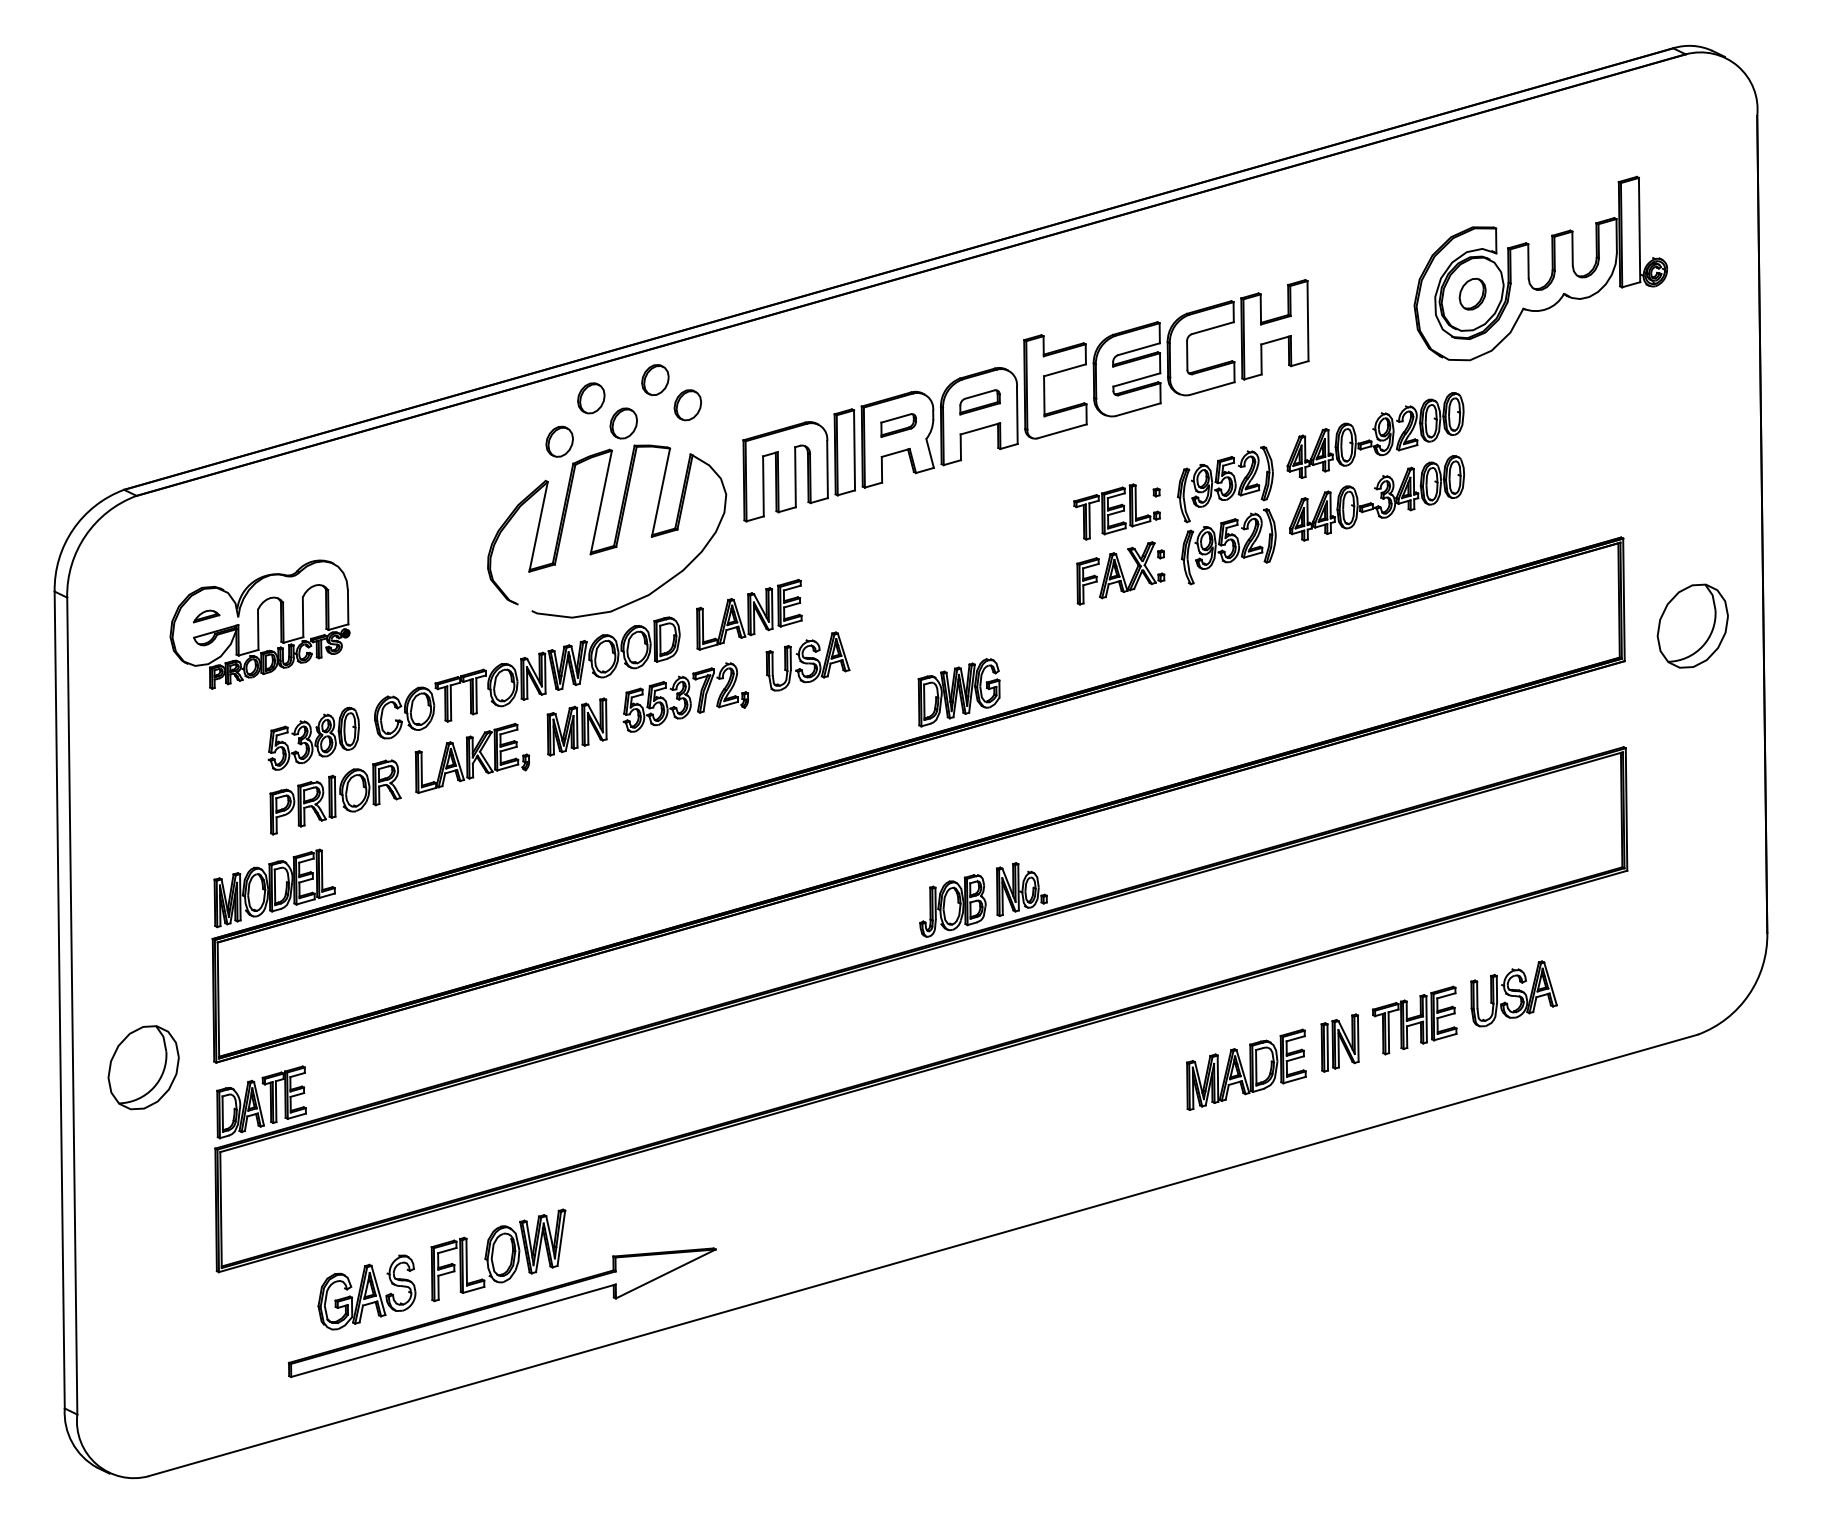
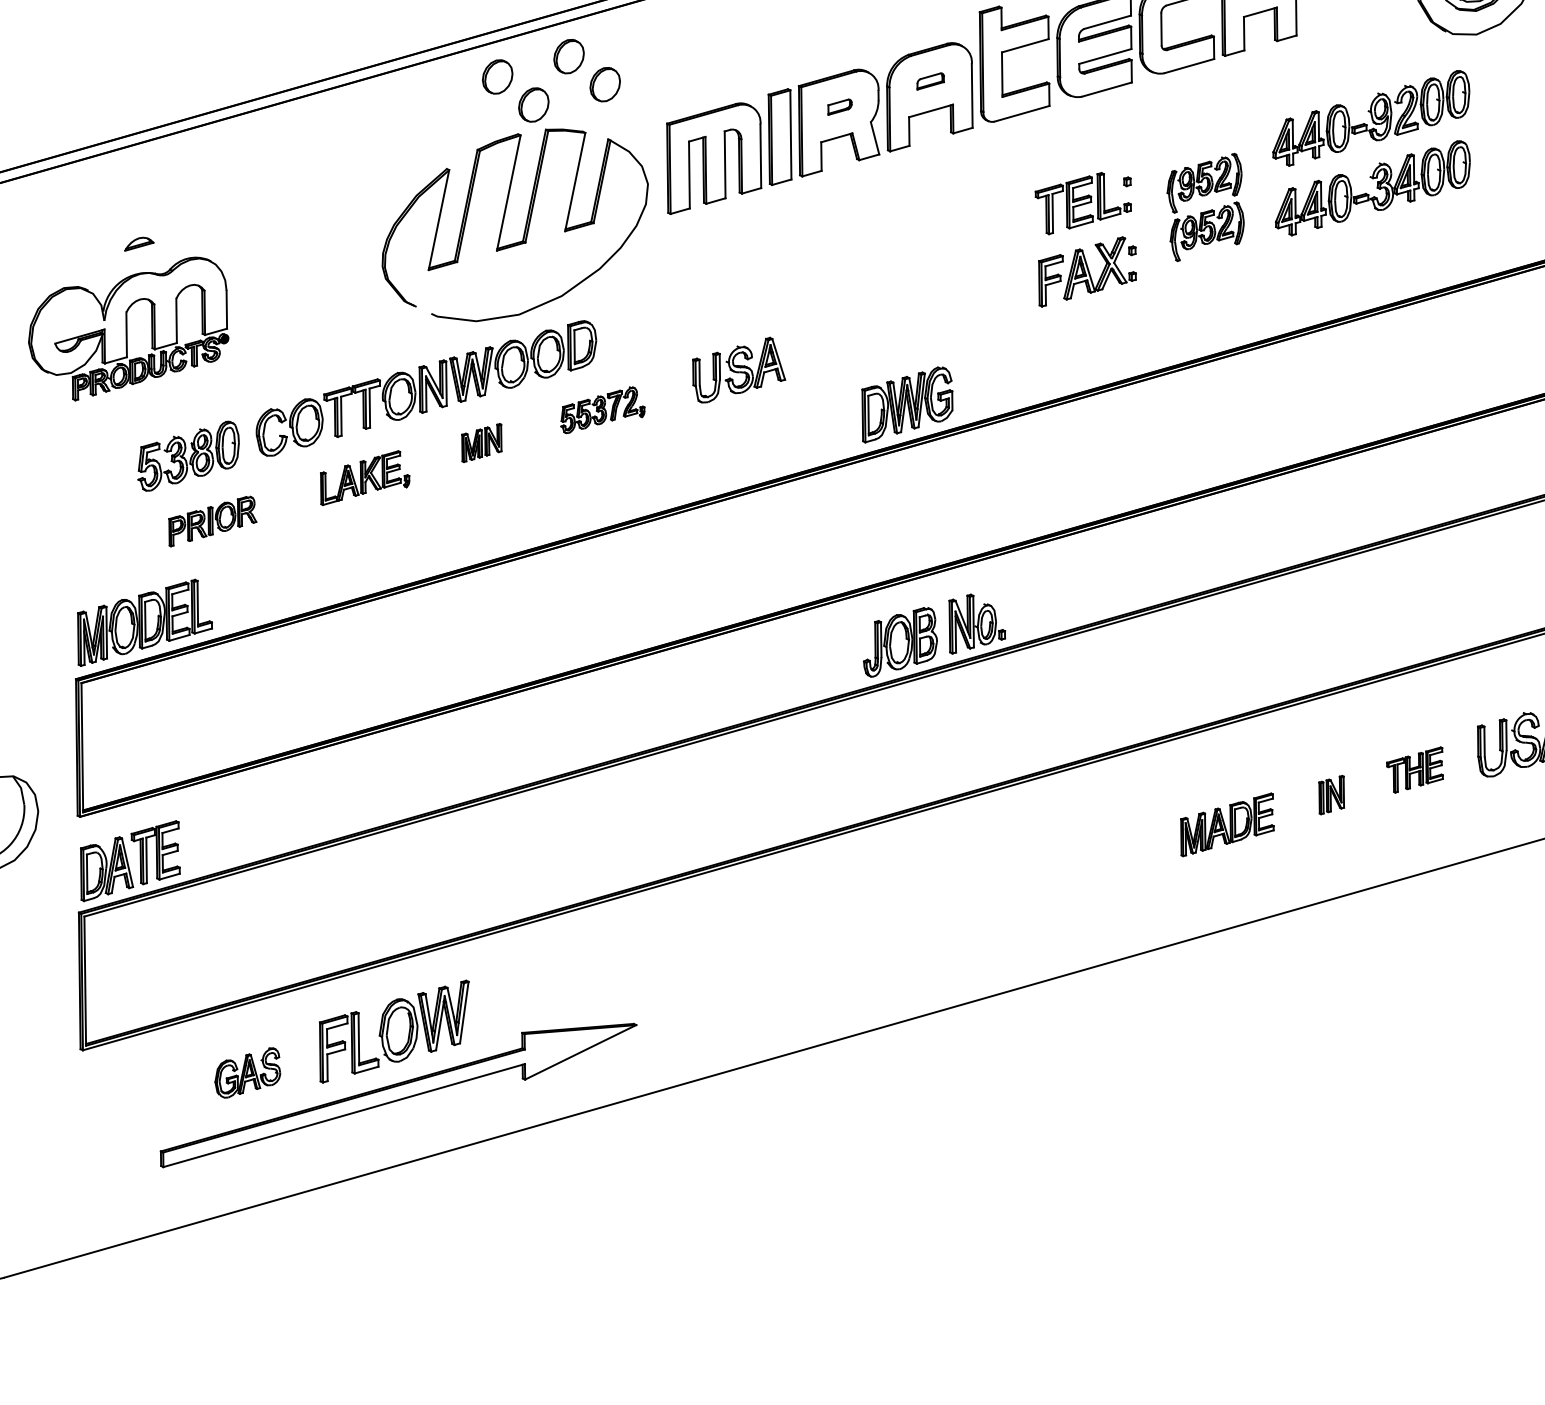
part: (979, 402) -> (930, 81), size x0.6
part: (898, 425) -> (839, 107), size x0.6
part: (559, 441) -> (462, 125), removed
part: (1226, 515) -> (1205, 207), size x0.7
part: (749, 614) -> (673, 317), removed
part: (206, 616) -> (139, 244), moved
part: (685, 697) -> (602, 410), size x0.6
part: (576, 726) -> (481, 442), size x0.6
part: (471, 758) -> (364, 478), size x0.7
part: (335, 797) -> (212, 521), size x0.6
part: (1414, 1020) -> (1414, 770), size x0.6
part: (1339, 1042) -> (1331, 794), size x0.6
part: (1246, 1069) -> (1227, 824), size x0.7
part: (366, 1292) -> (247, 1072), size x0.6

